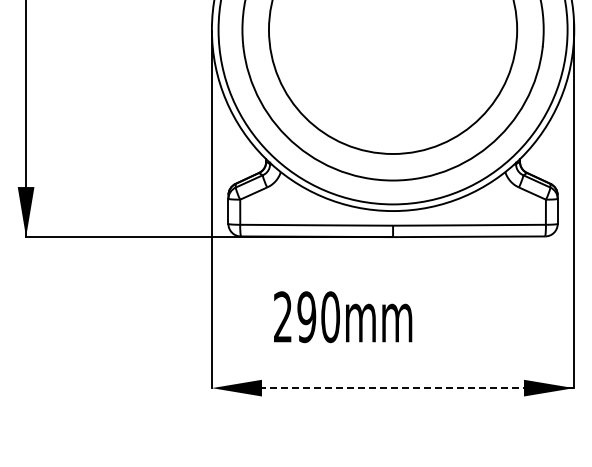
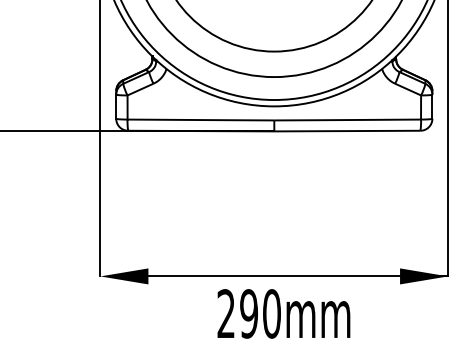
text: (343, 317) -> (284, 314), moved
line: (417, 388) -> (297, 276), dashed -> solid

